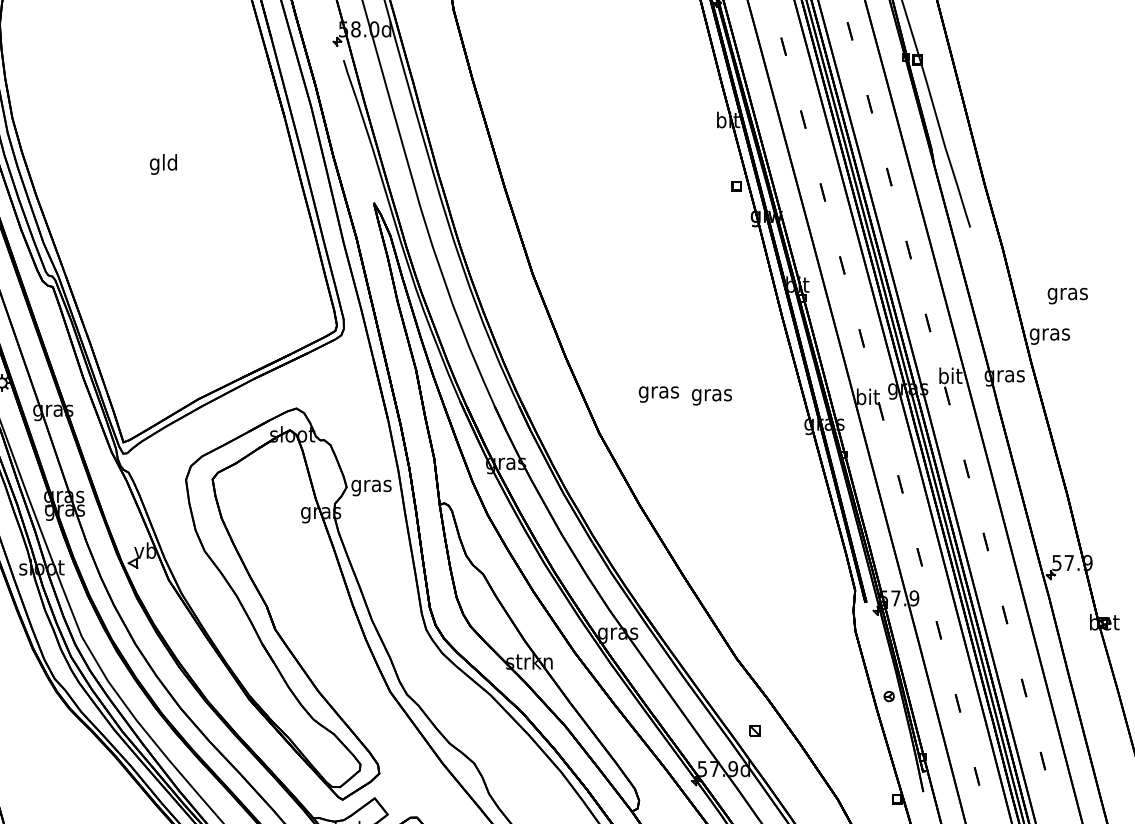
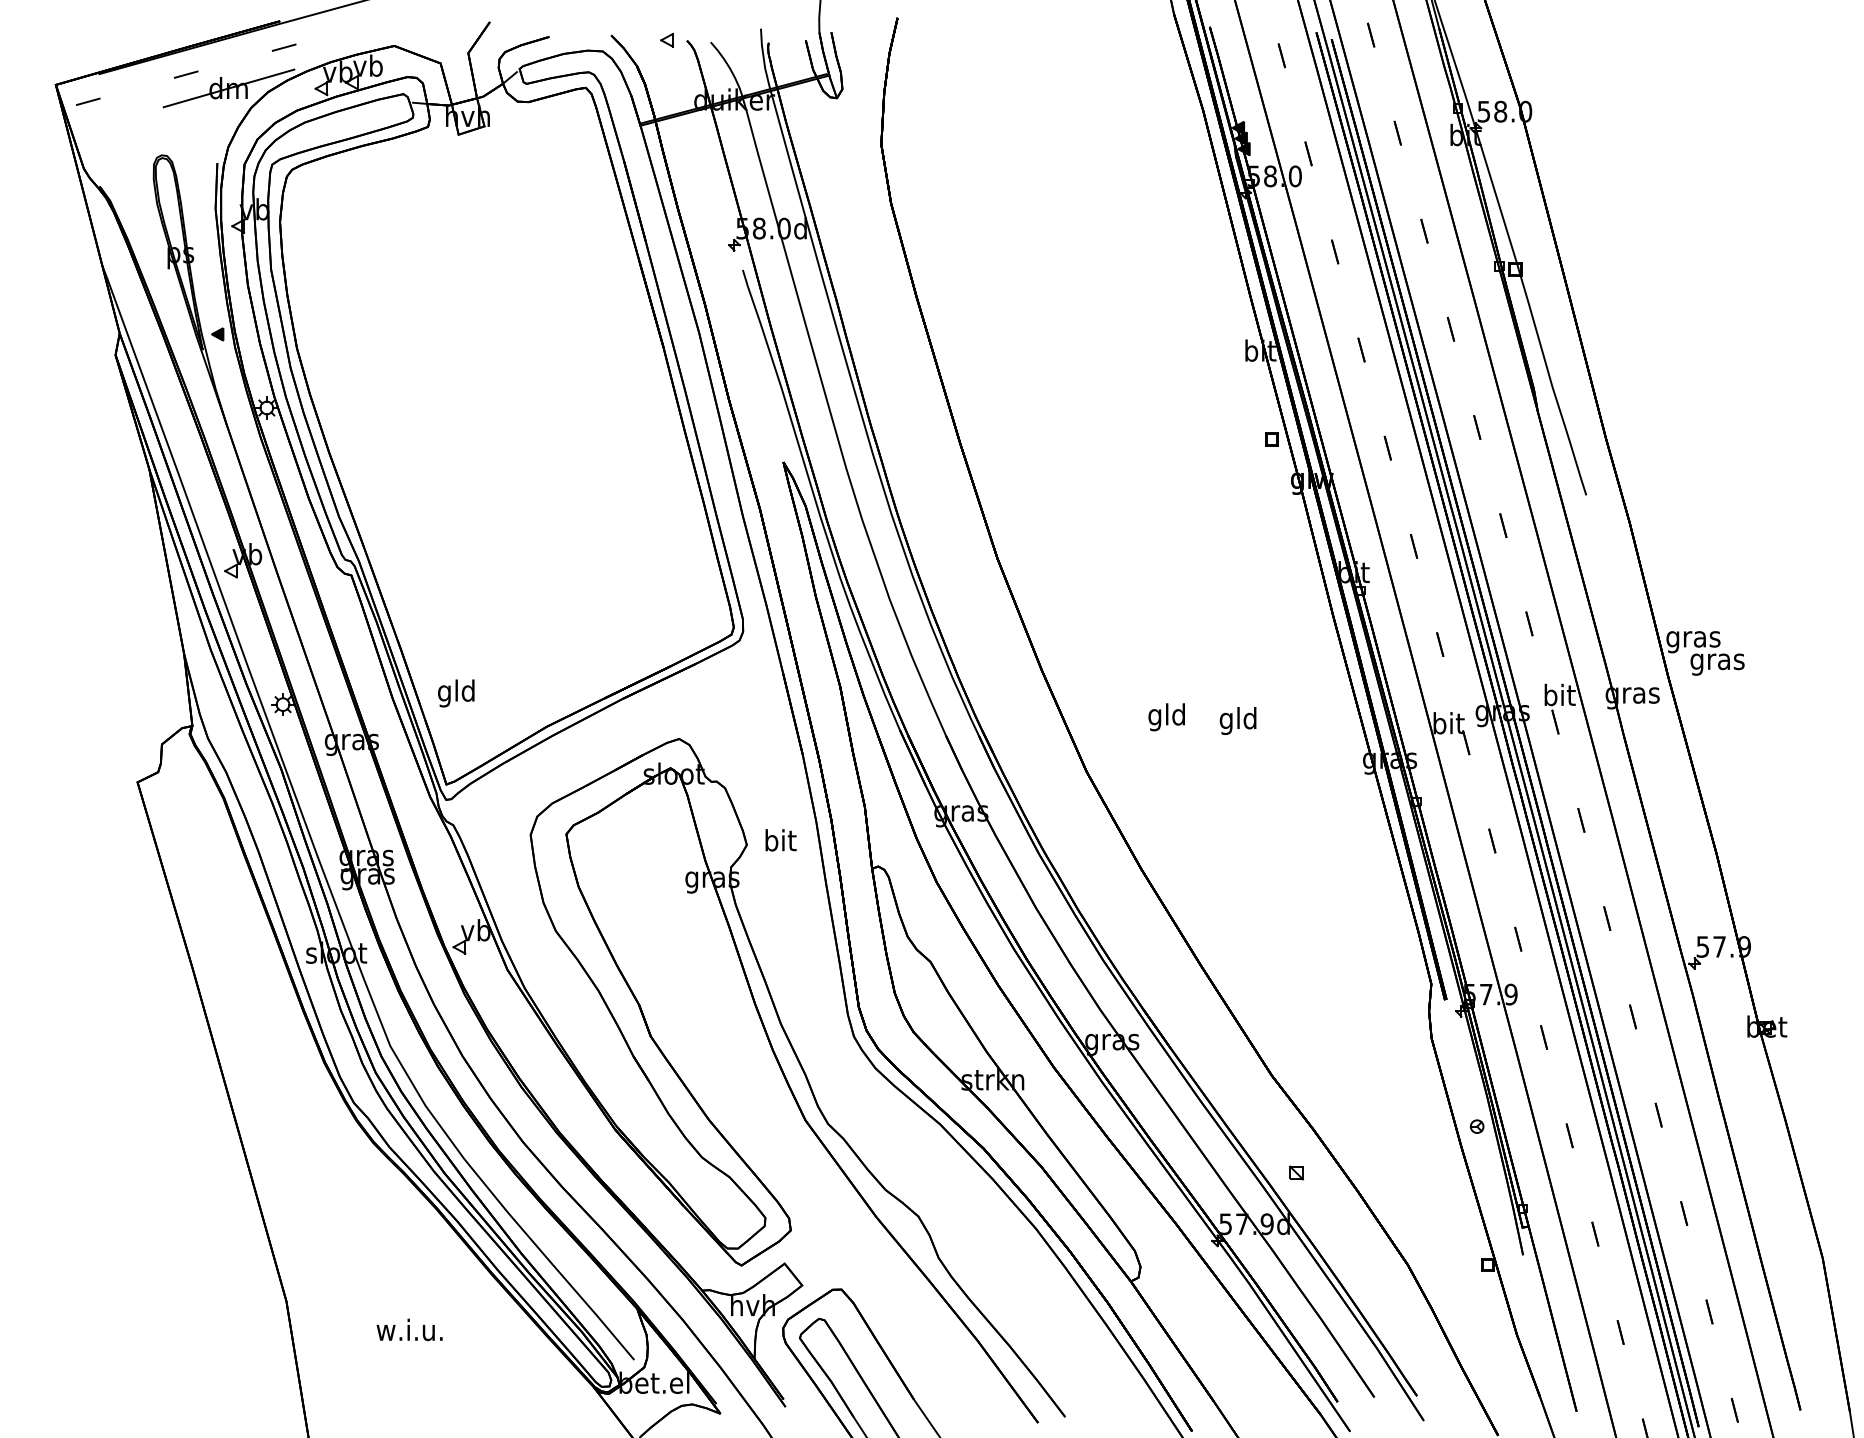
text: (163, 164) -> (456, 693), moved
text: (1067, 295) -> (1717, 664), moved
text: (659, 392) -> (1167, 717), gras -> gld
text: (711, 394) -> (1238, 720), gras -> gld
text: (371, 486) -> (780, 843), gras -> bit

